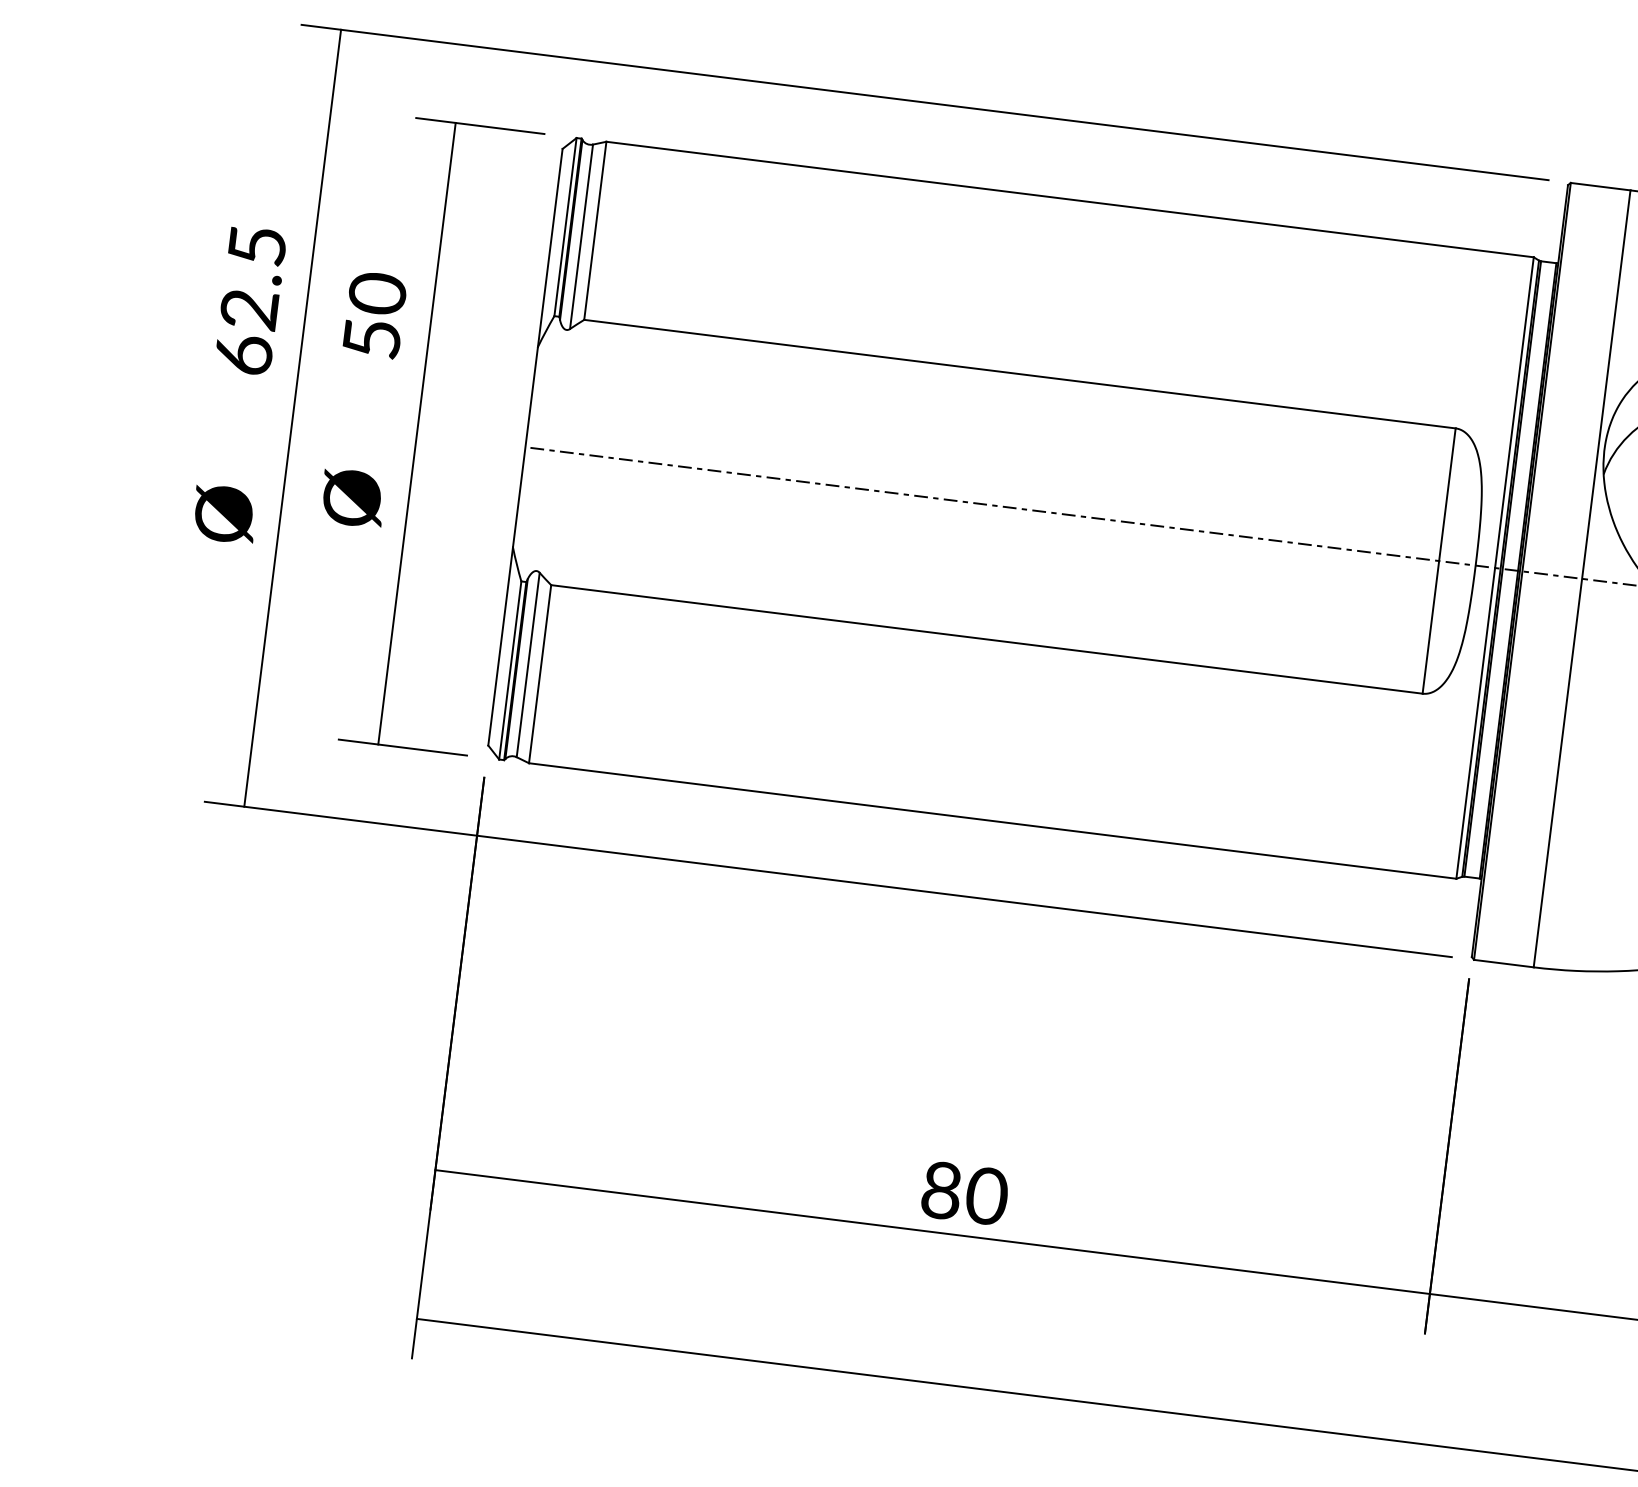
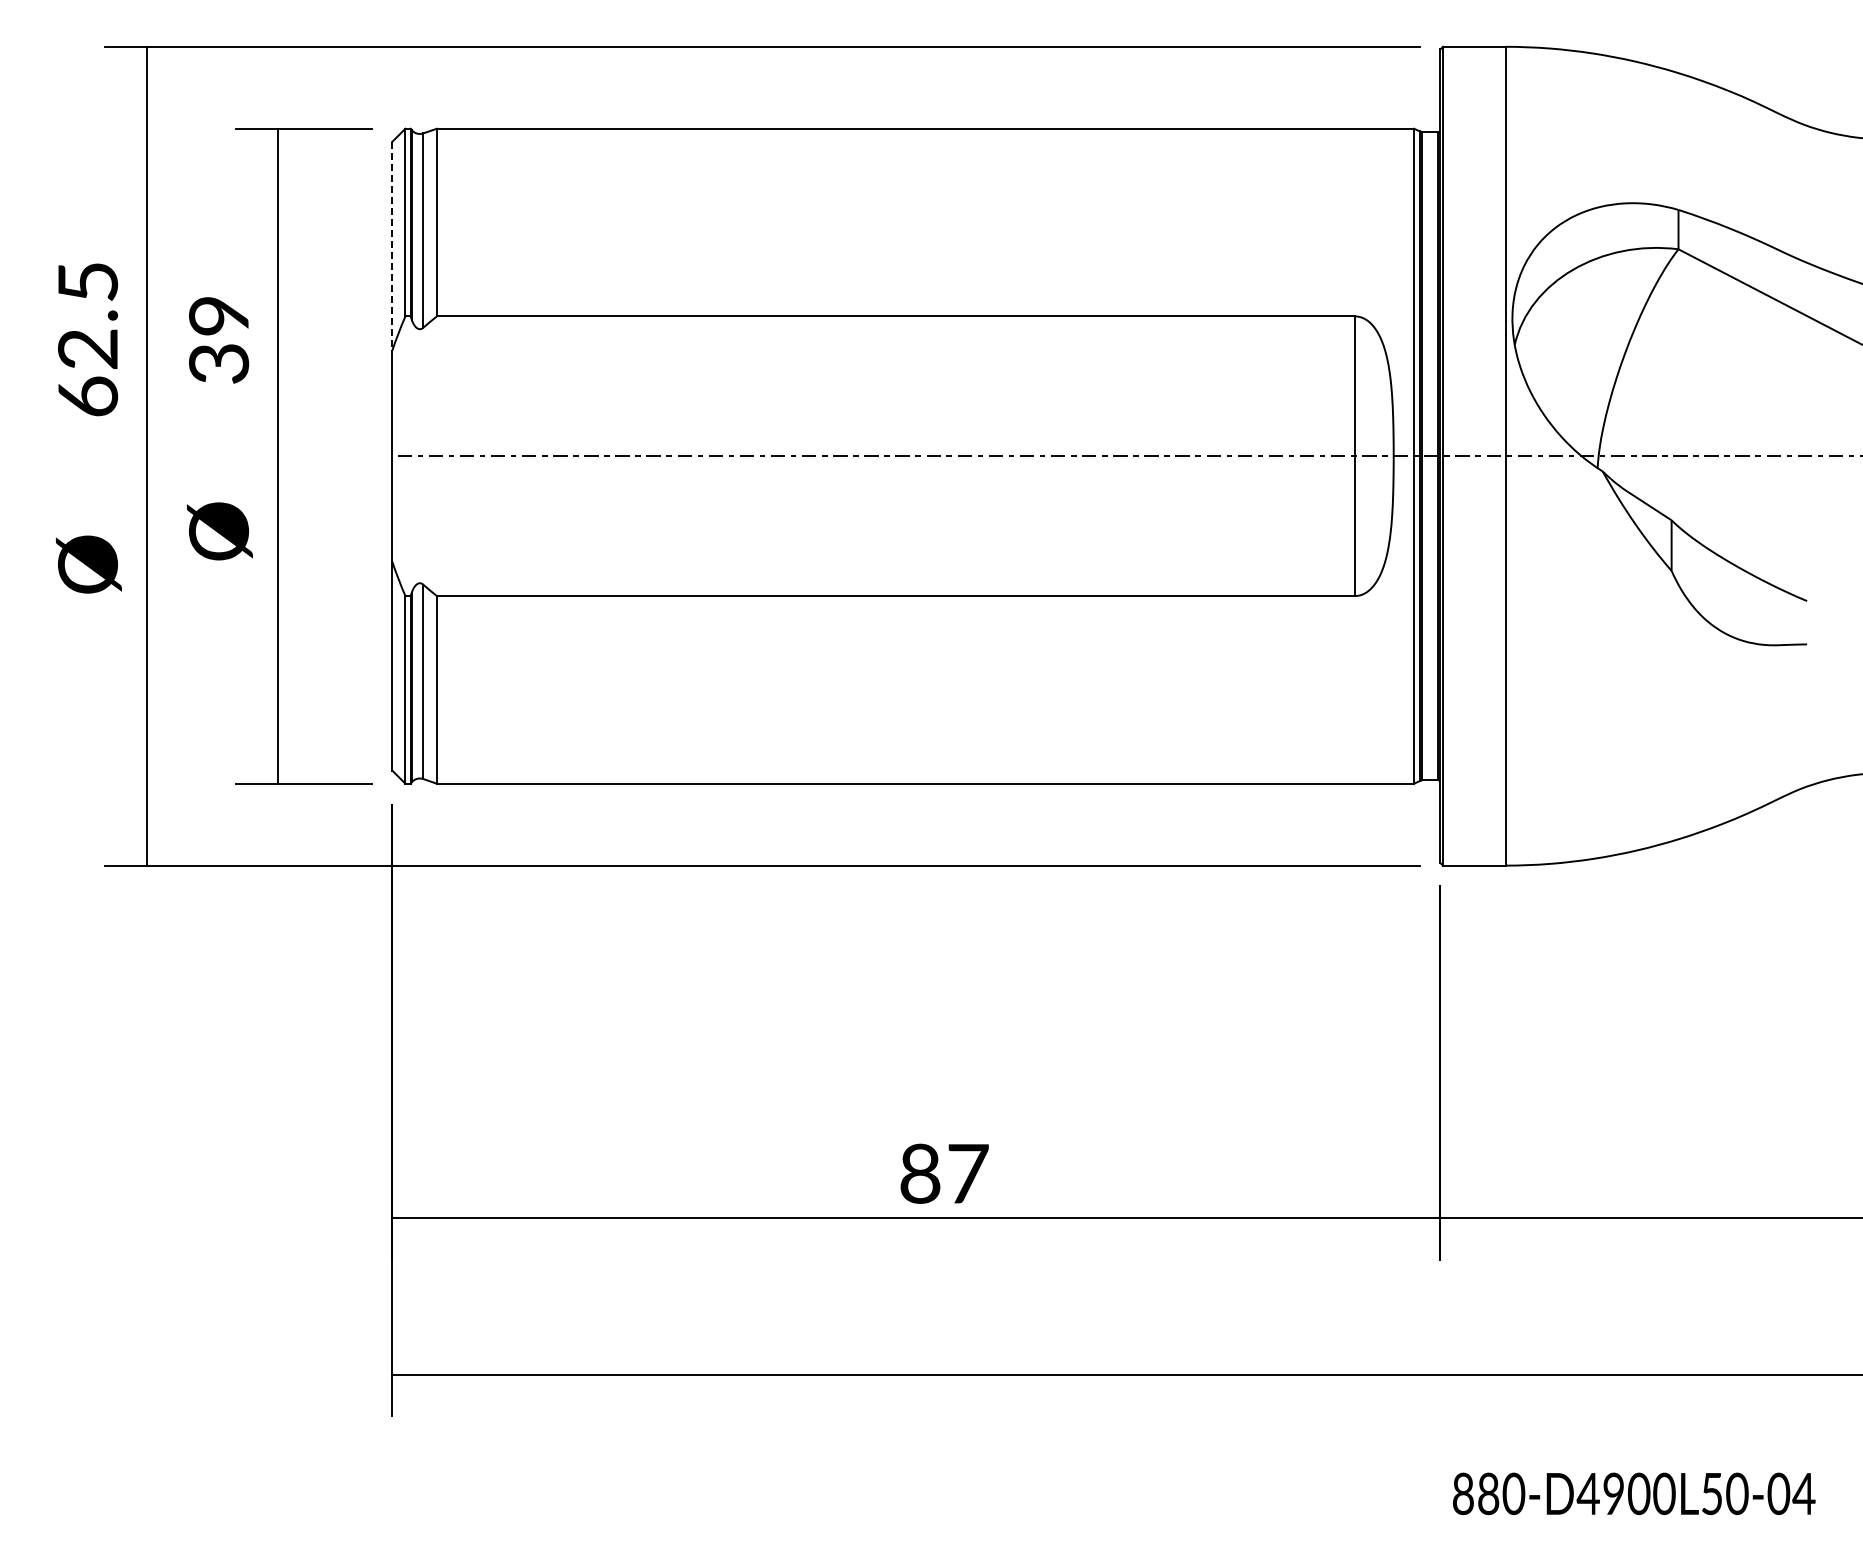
line: (550, 248) -> (392, 246), solid -> dashed
text: (375, 315) -> (219, 338), 50 -> 39
text: (986, 1195) -> (967, 1173), 80 -> 87

